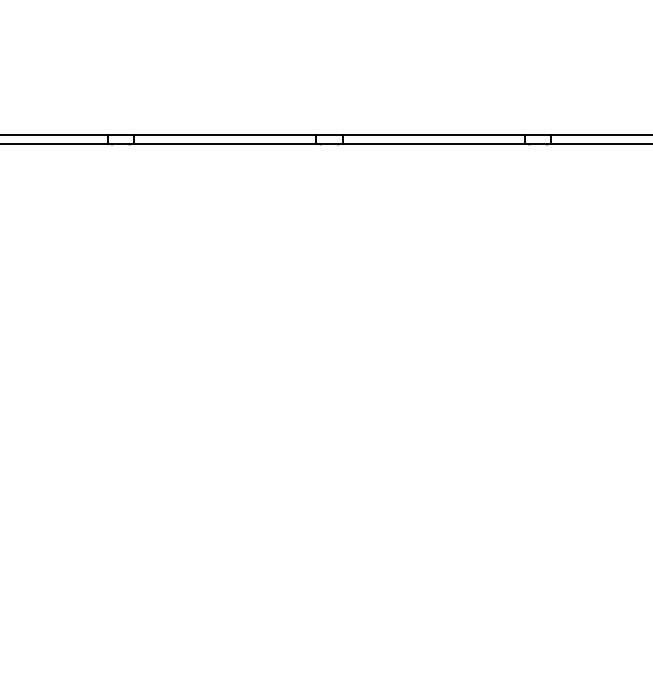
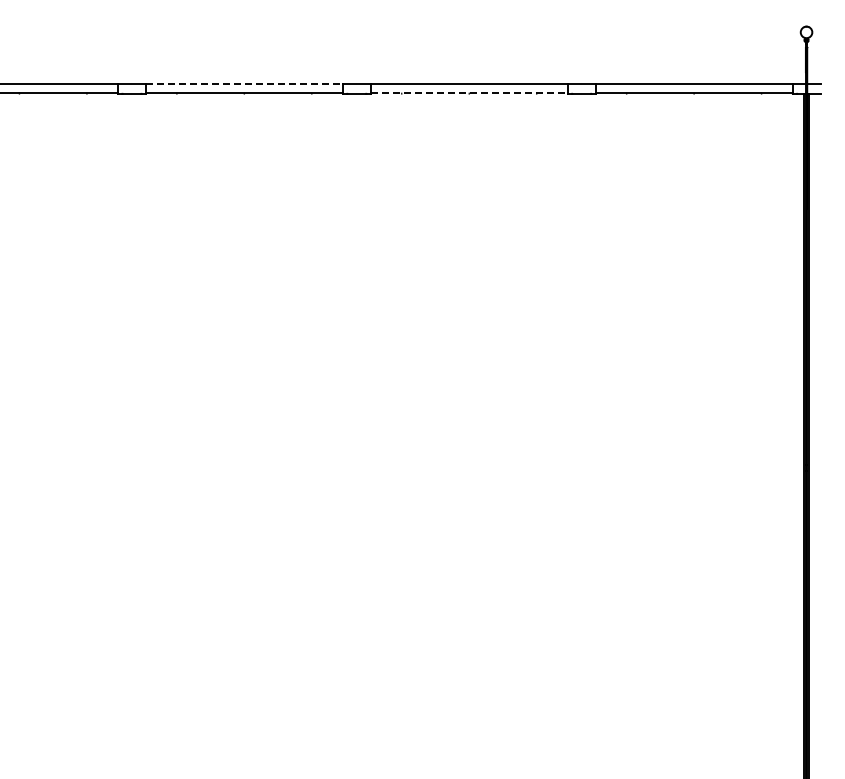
line: (225, 134) -> (244, 83), solid -> dashed
line: (434, 143) -> (469, 93), solid -> dashed

